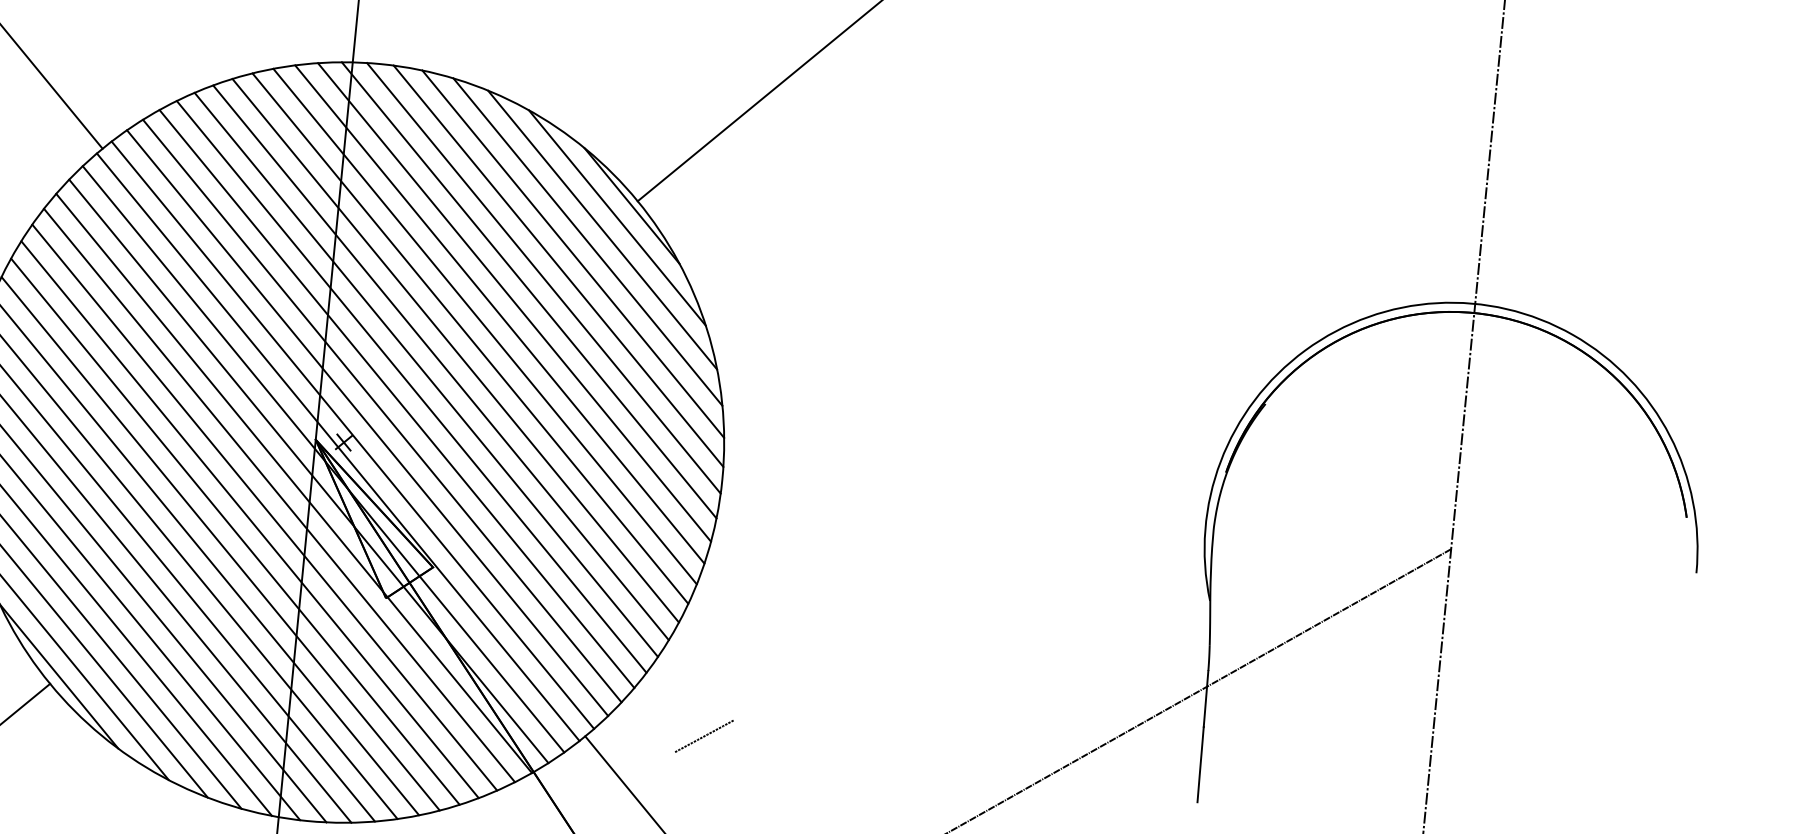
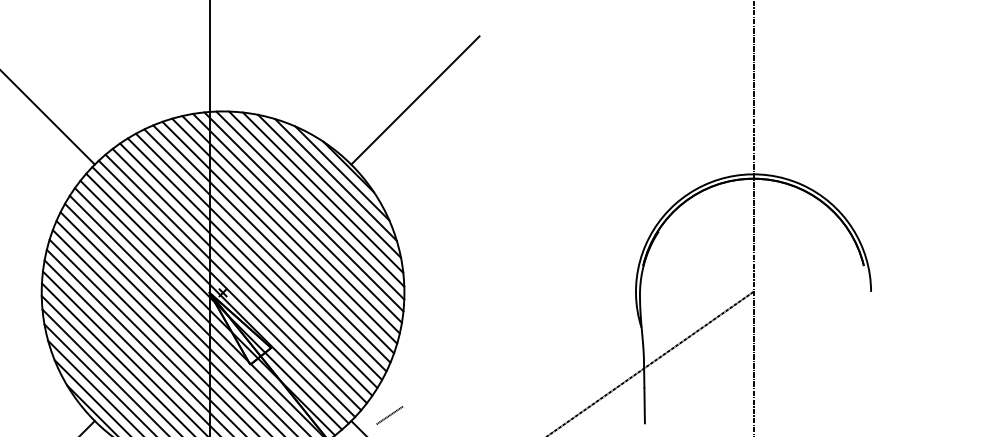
line: (703, 736) -> (389, 415), moved

